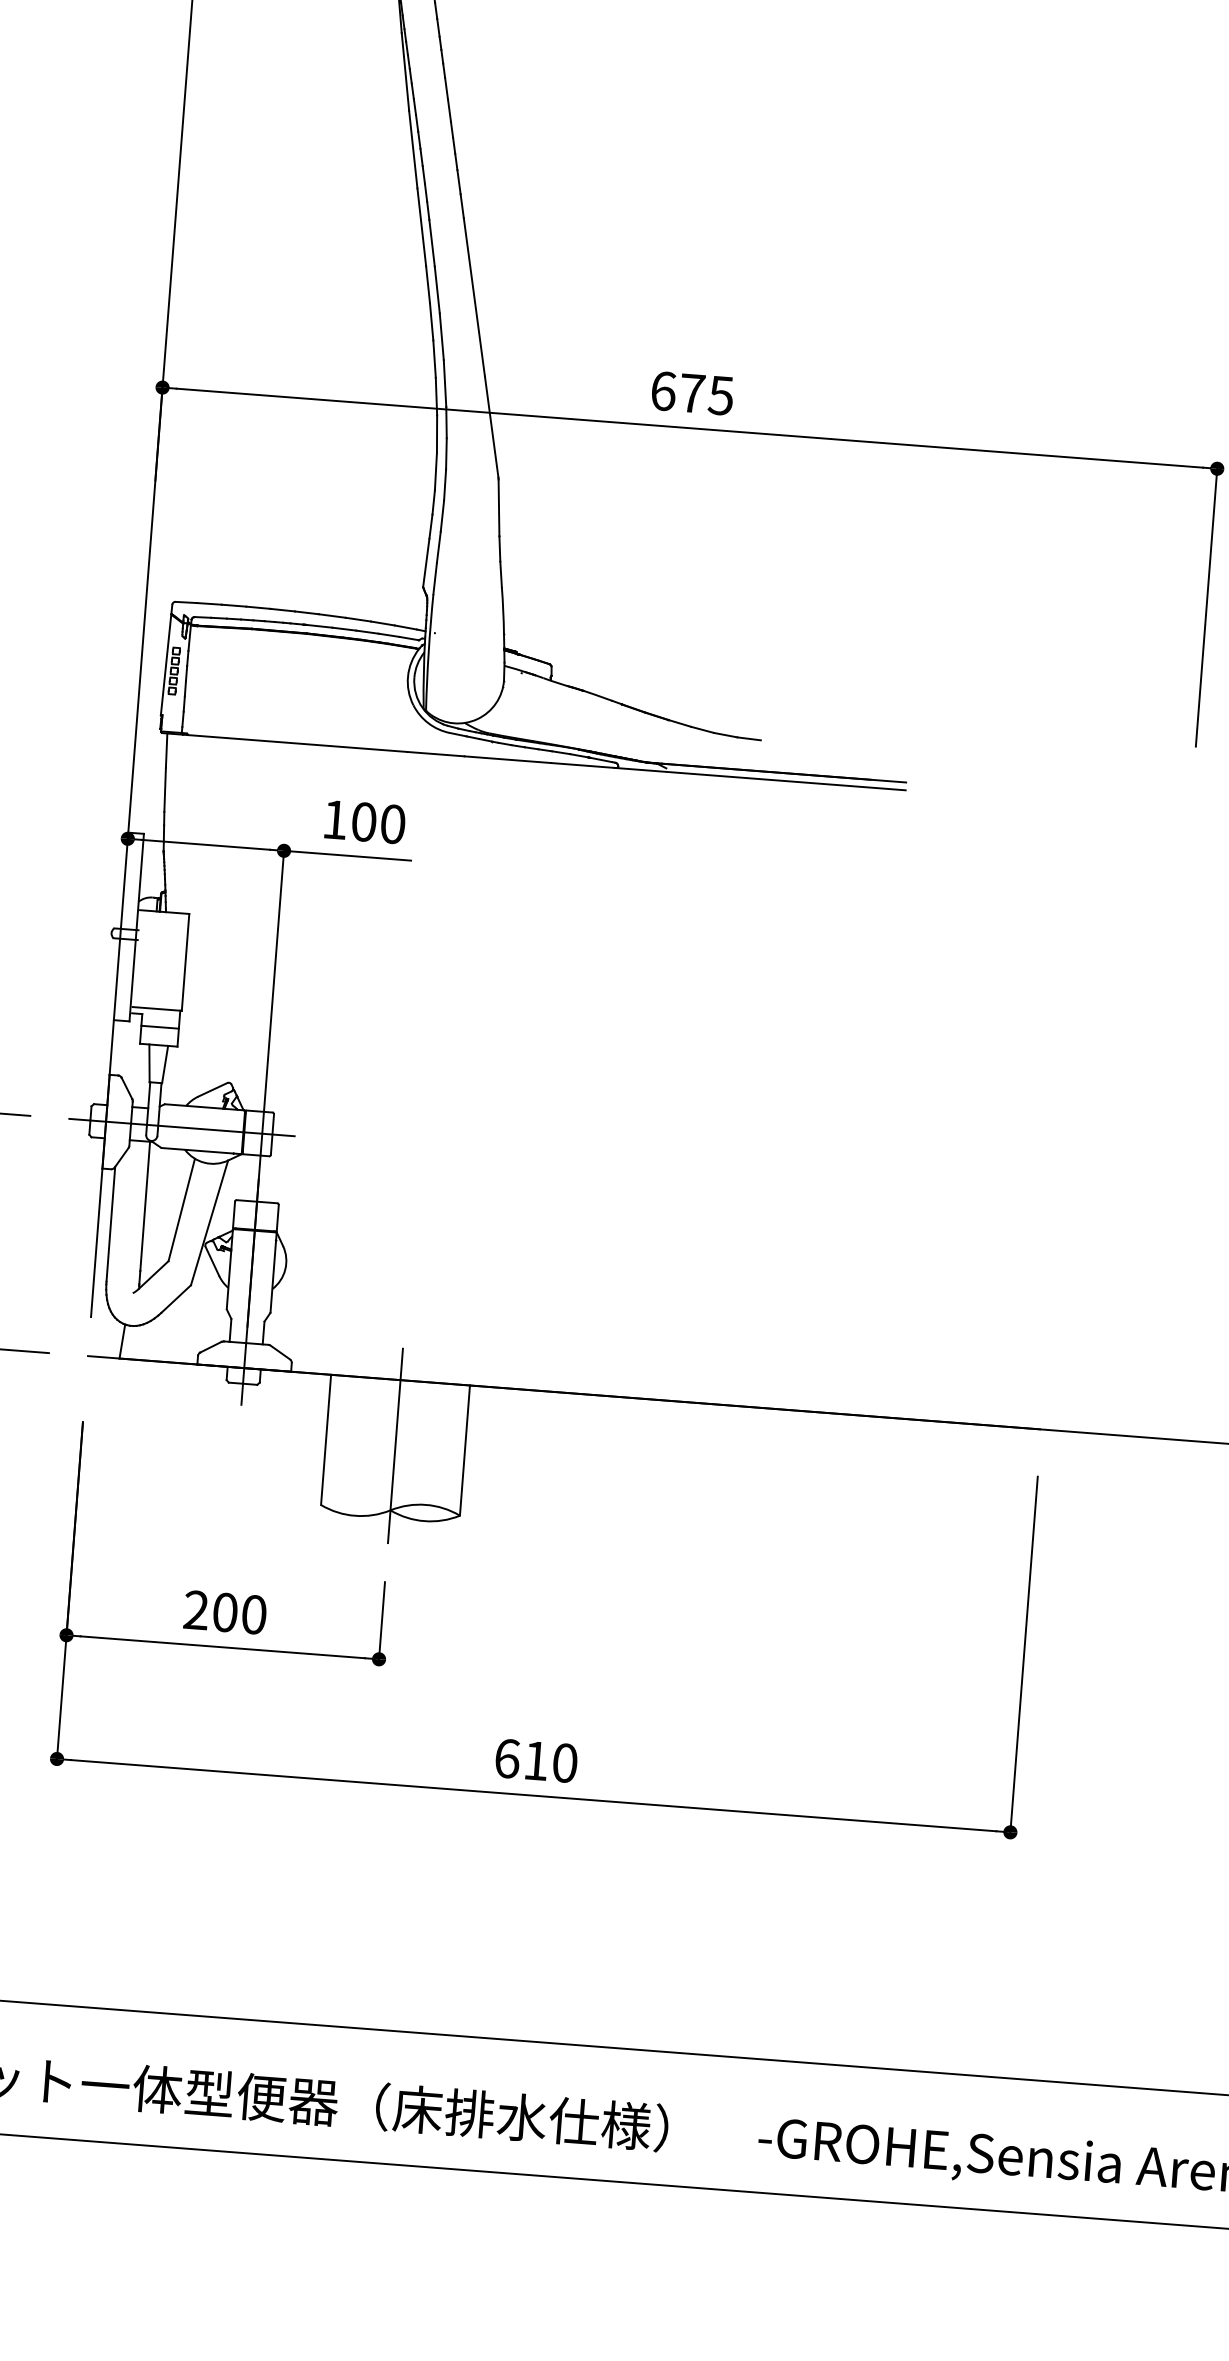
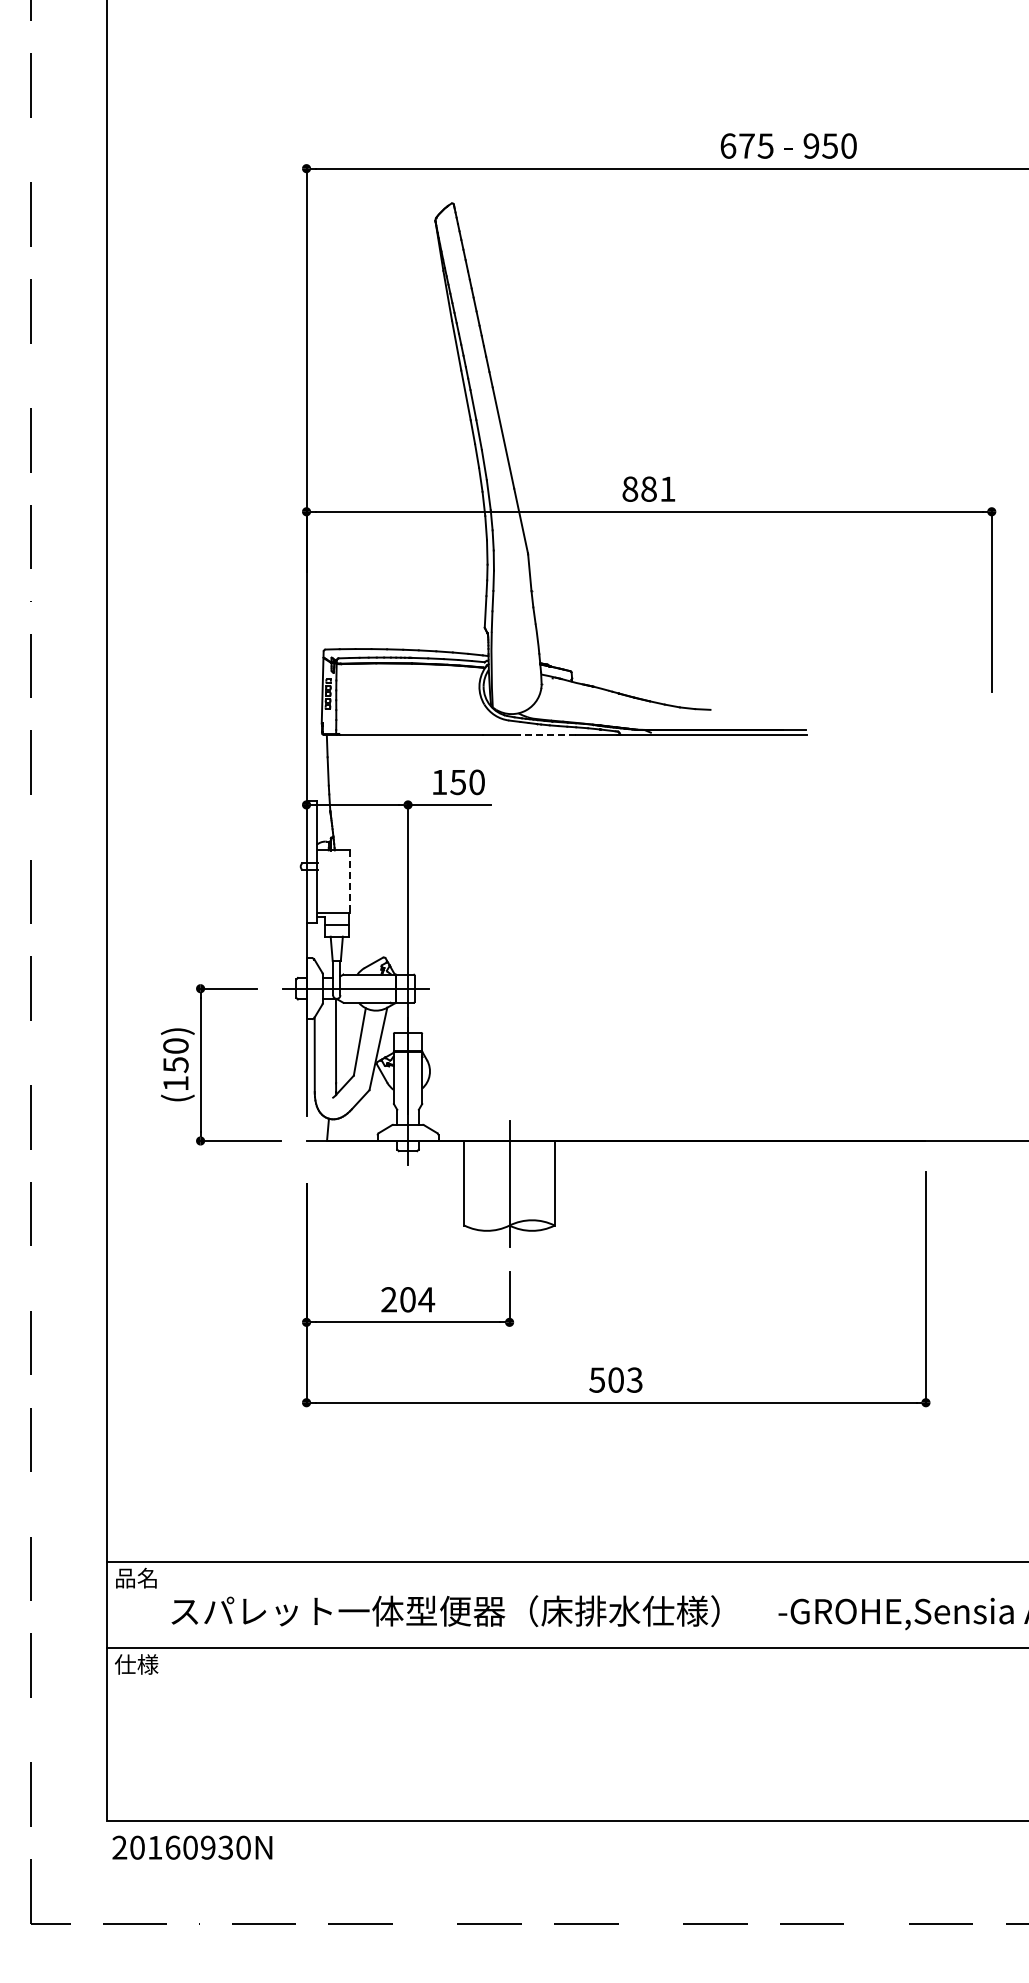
text: (691, 392) -> (648, 488), 675 -> 881
line: (507, 758) -> (547, 734), solid -> dashed
text: (364, 822) -> (458, 782), 100 -> 150
line: (184, 963) -> (349, 882), solid -> dashed
text: (253, 1614) -> (426, 1299), 200 -> 204
text: (535, 1759) -> (615, 1379), 610 -> 503

